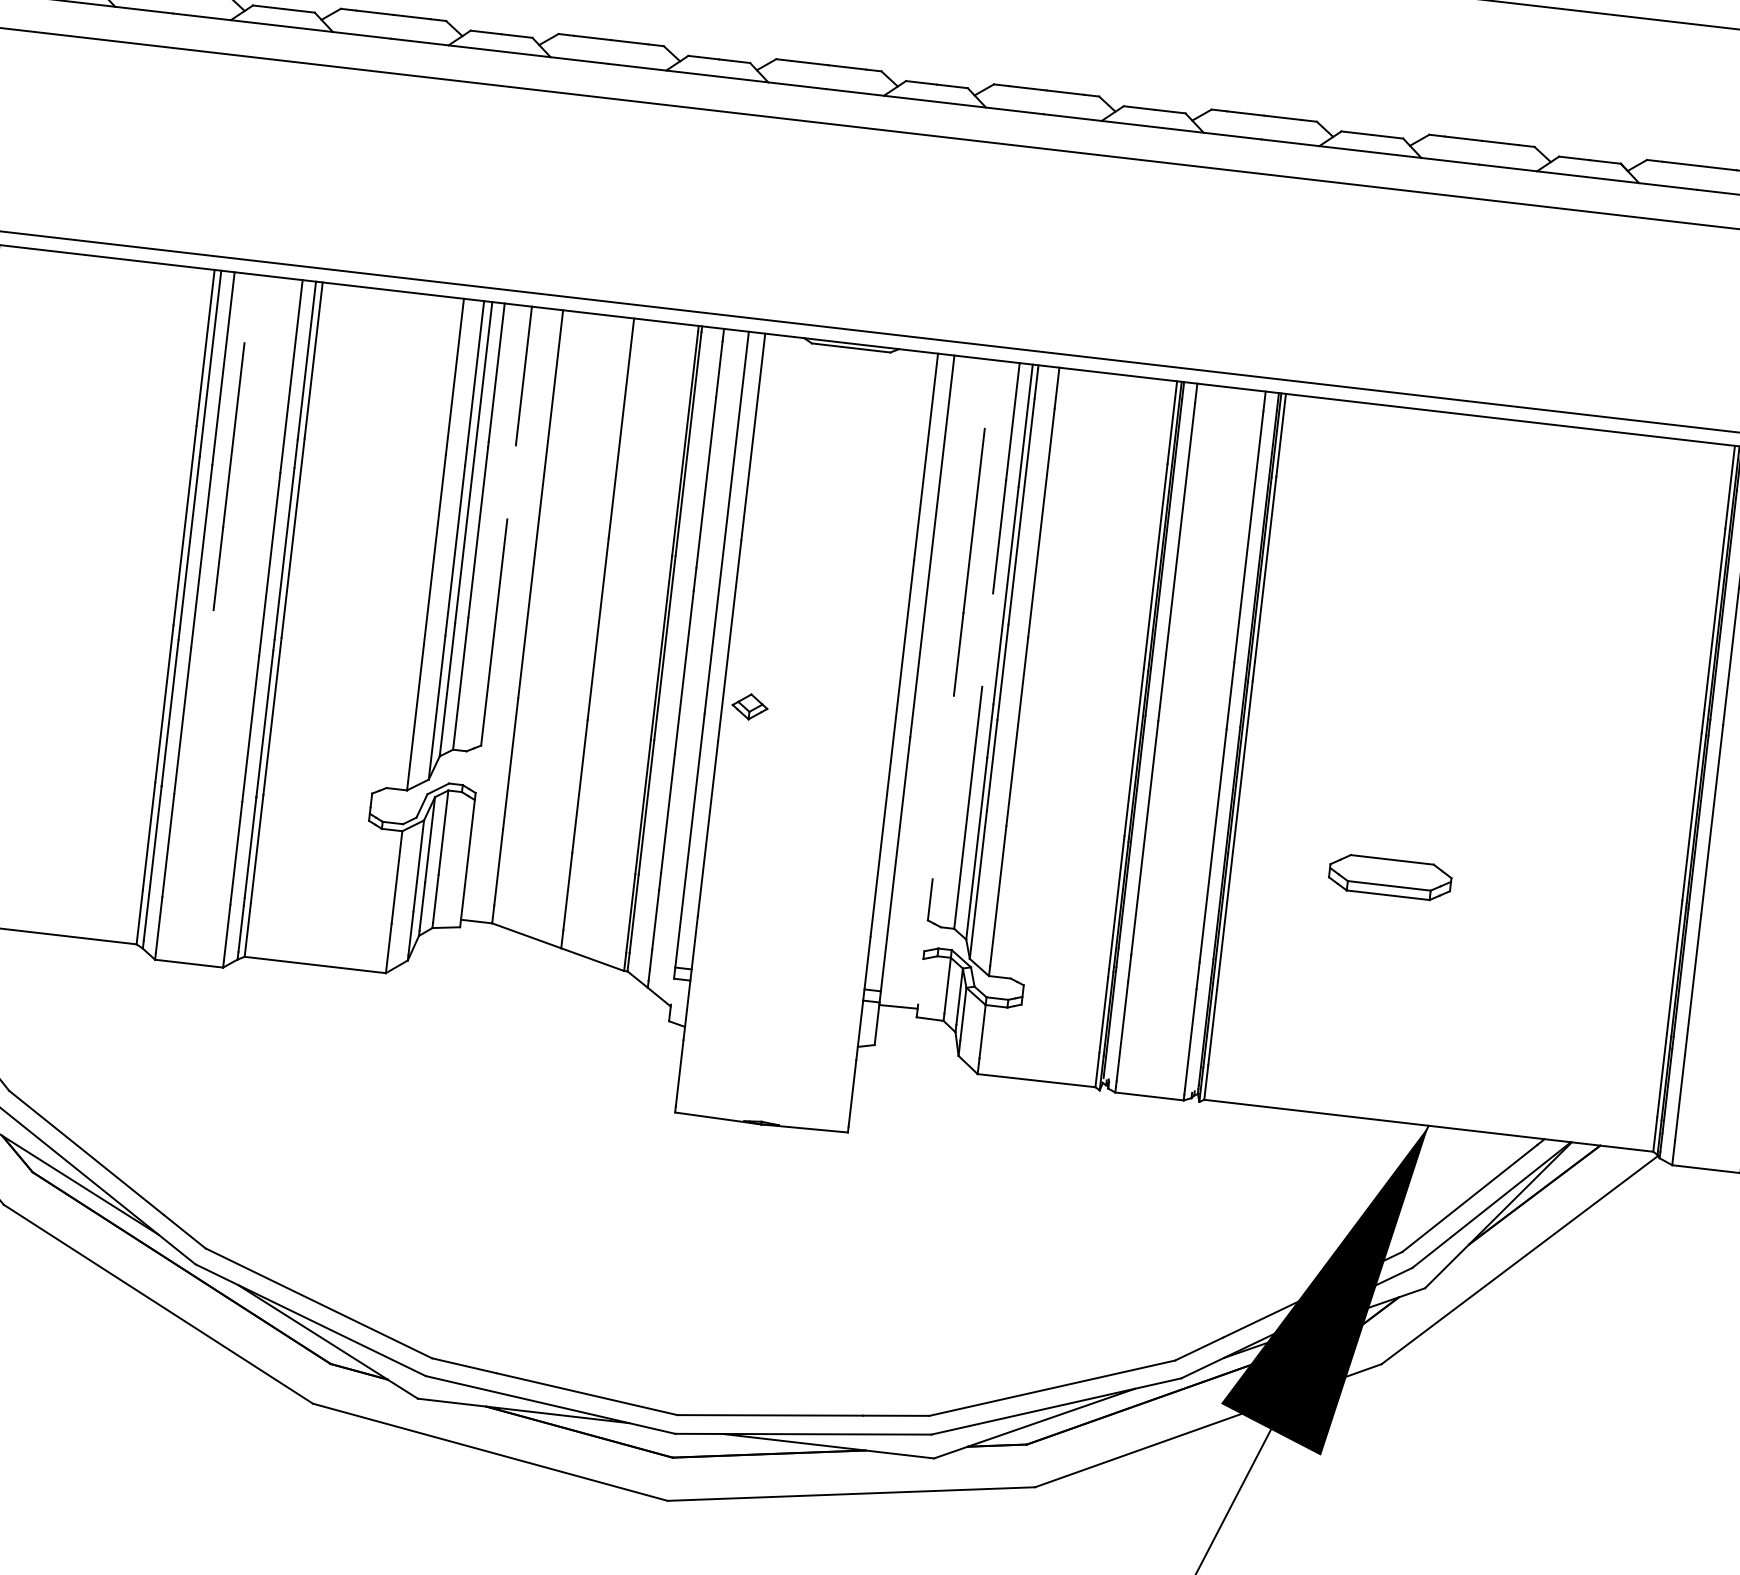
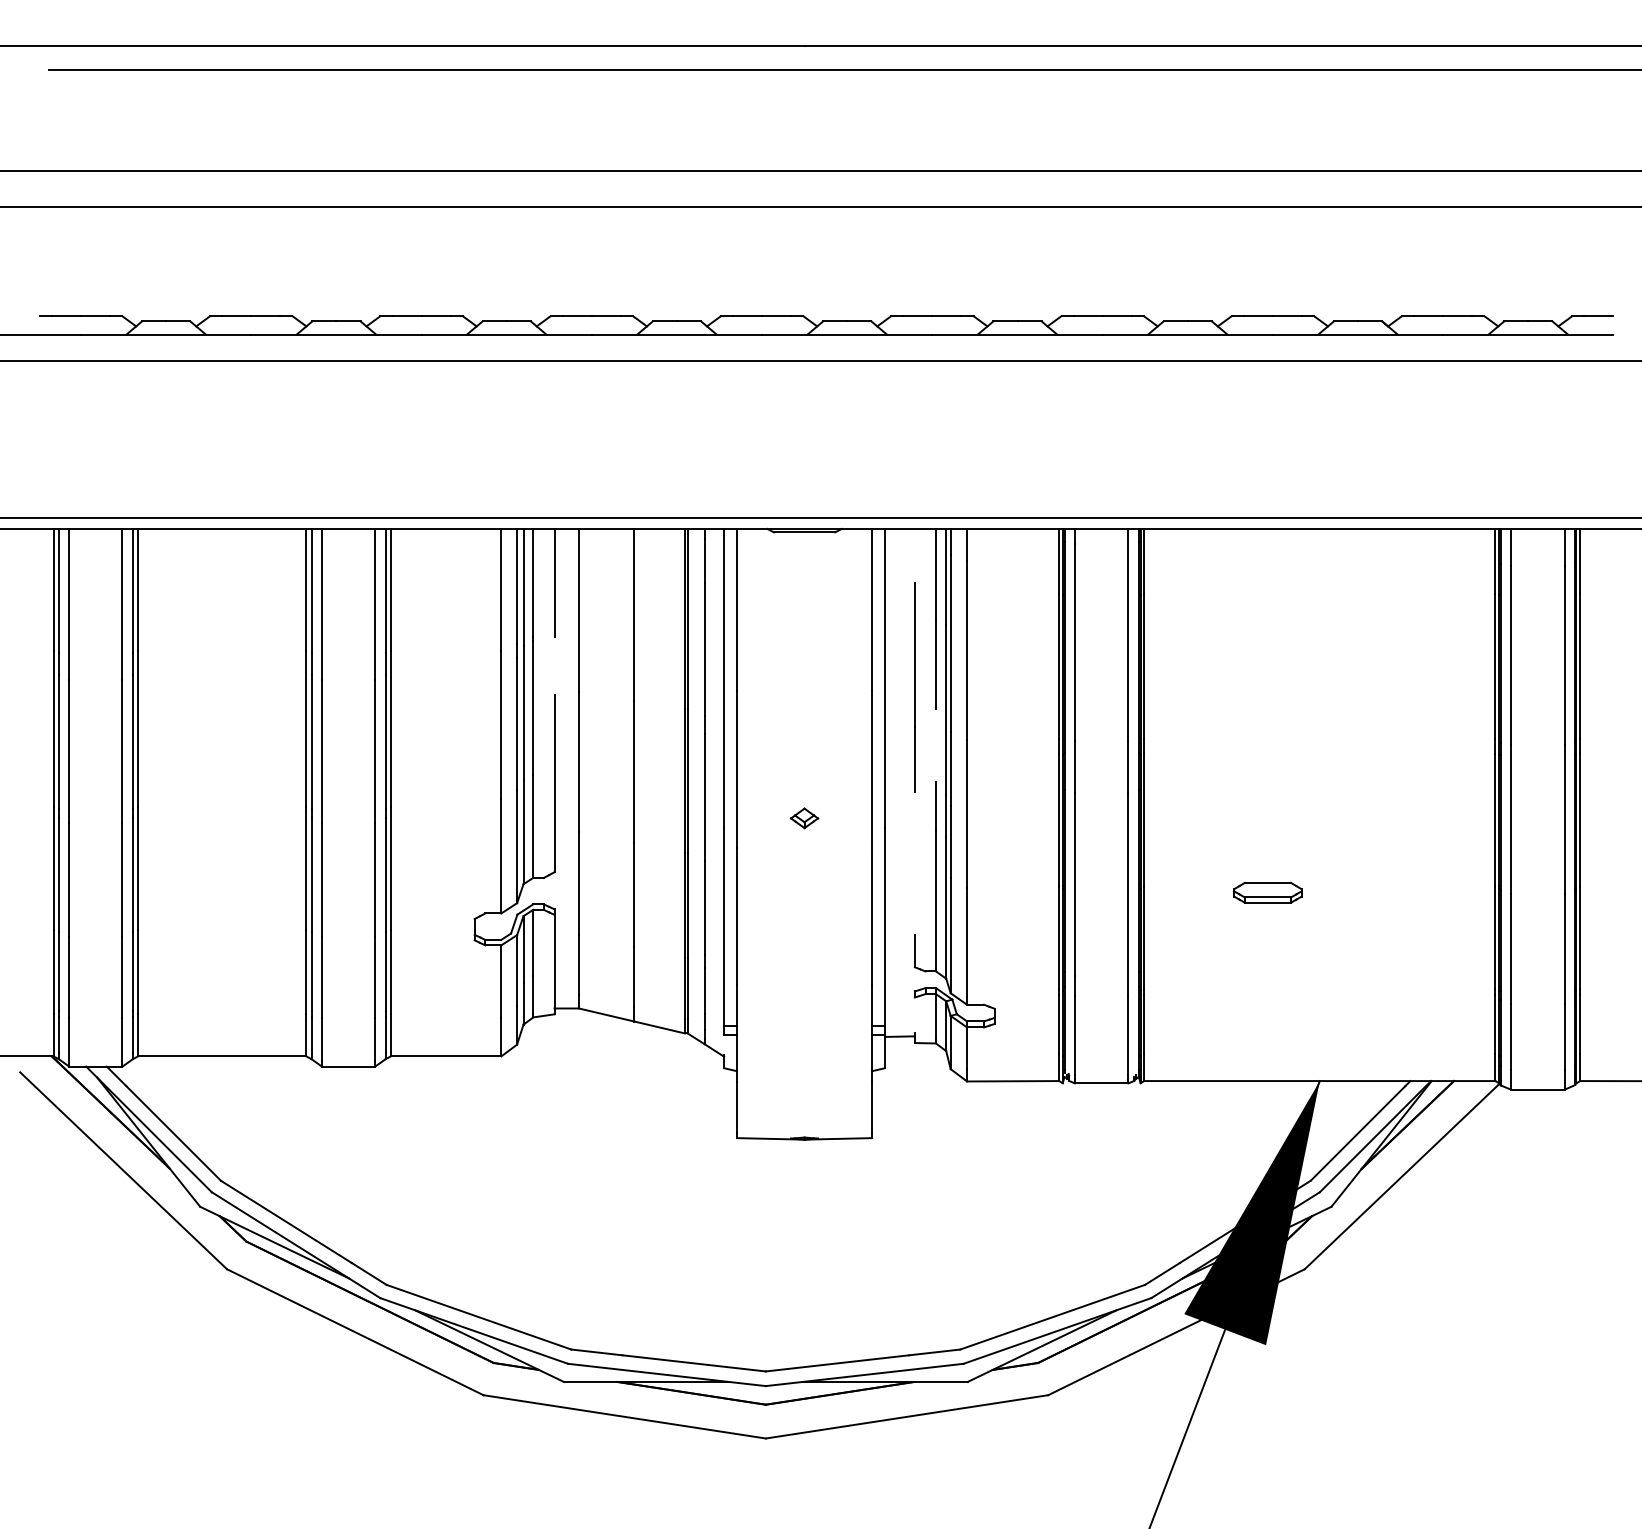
line: (228, 476) -> (335, 687), removed
part: (749, 707) -> (804, 818), moved
part: (1389, 876) -> (1267, 892), size x0.71

